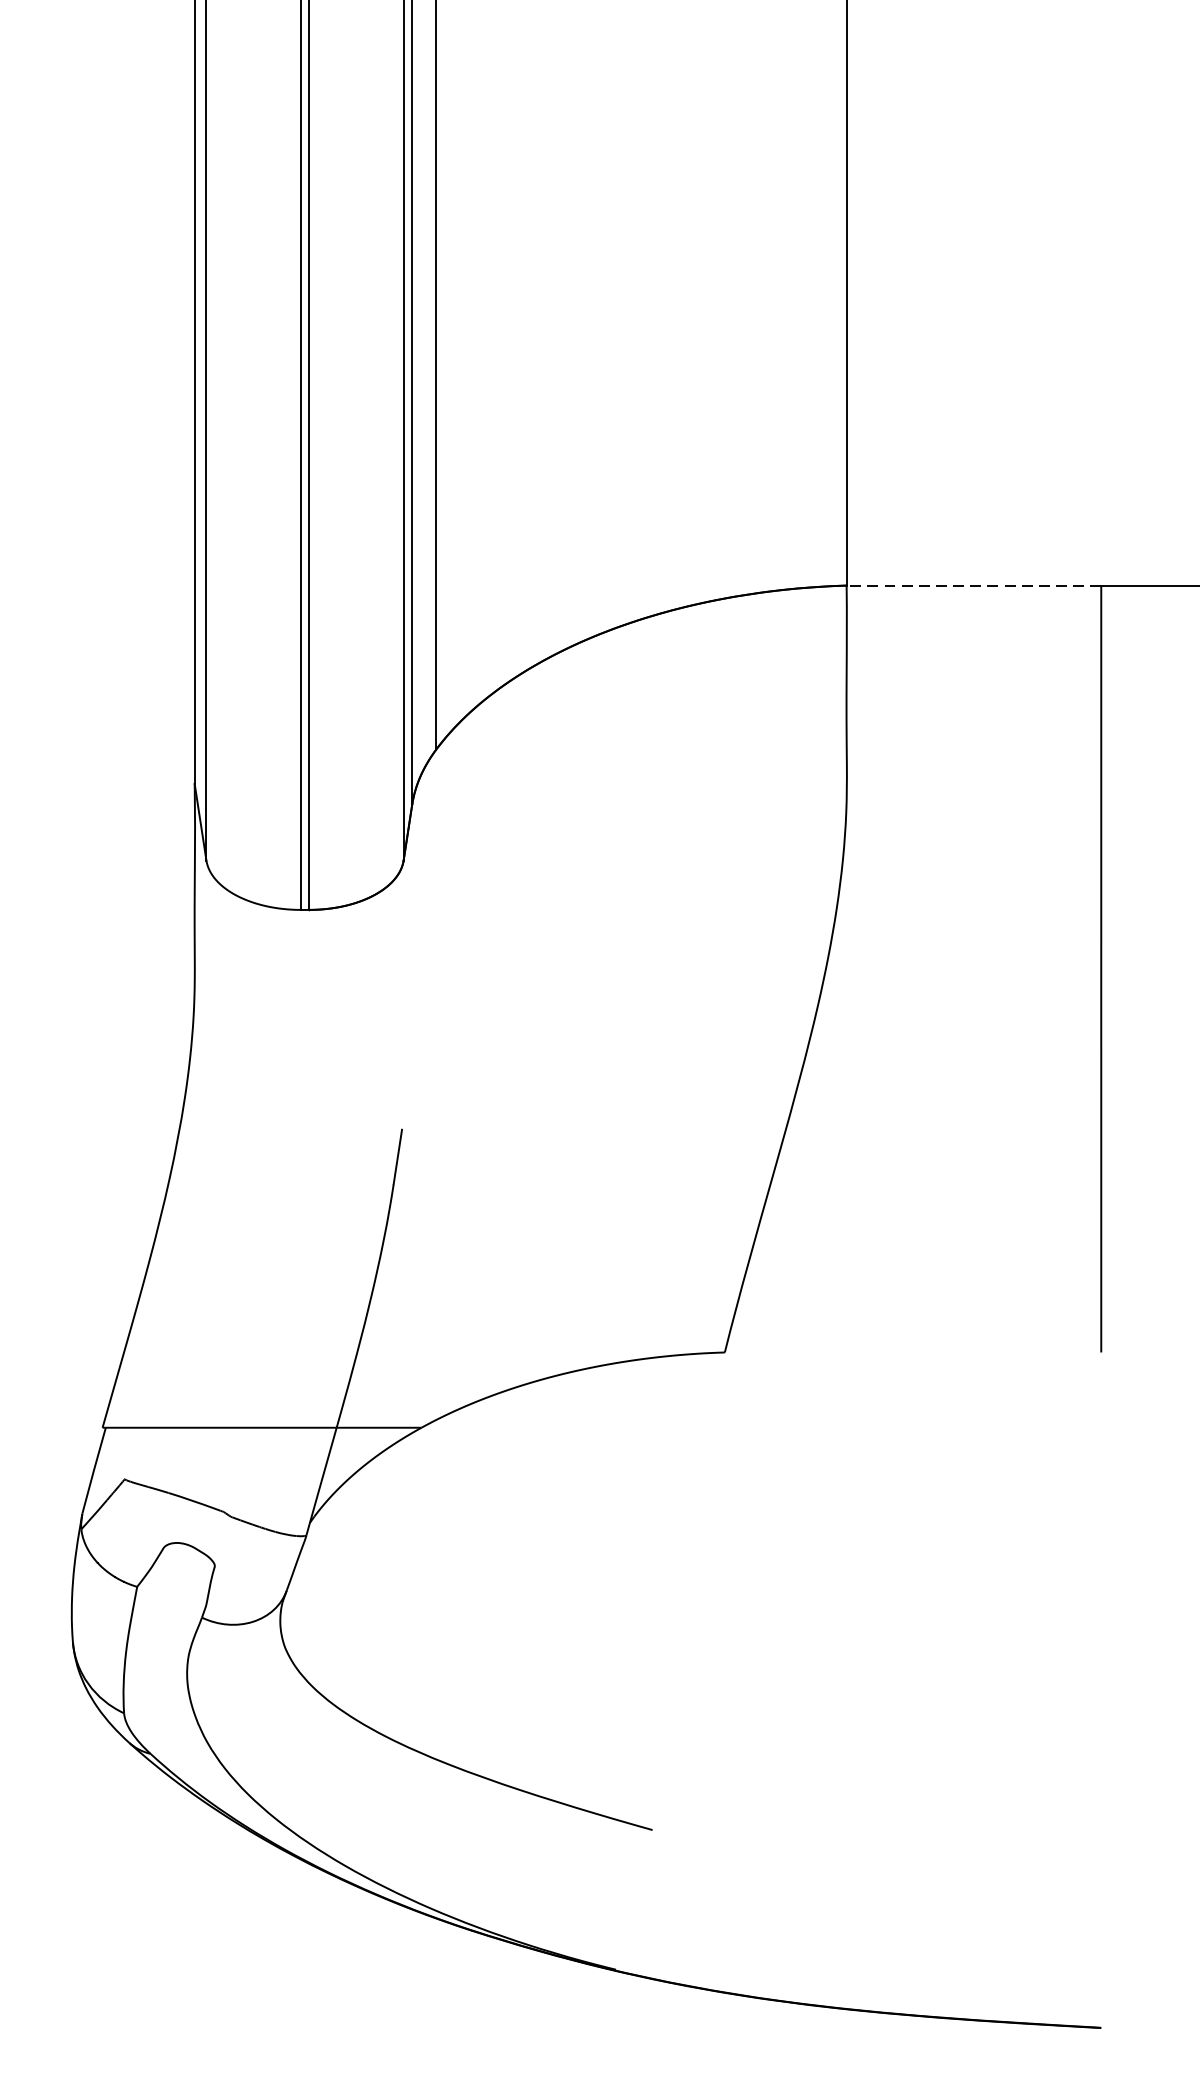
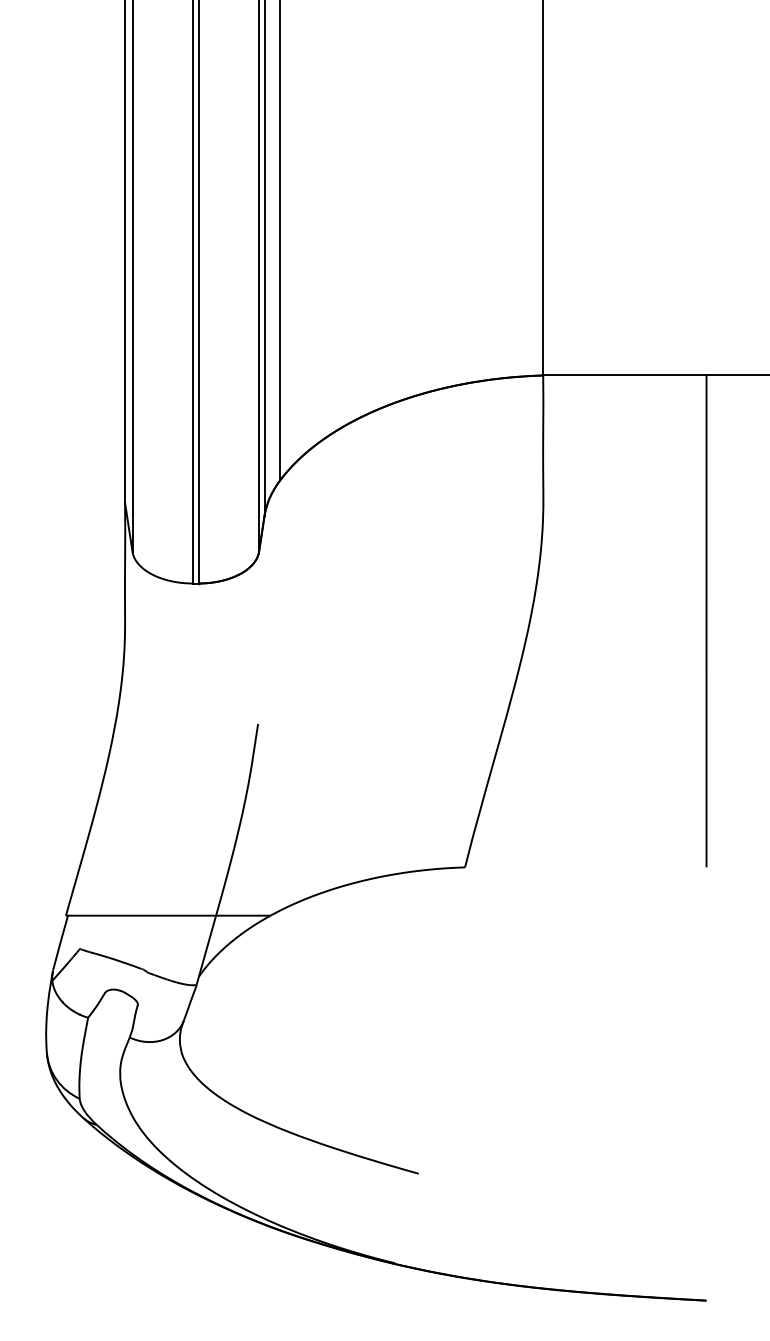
line: (973, 585) -> (624, 375), dashed -> solid

